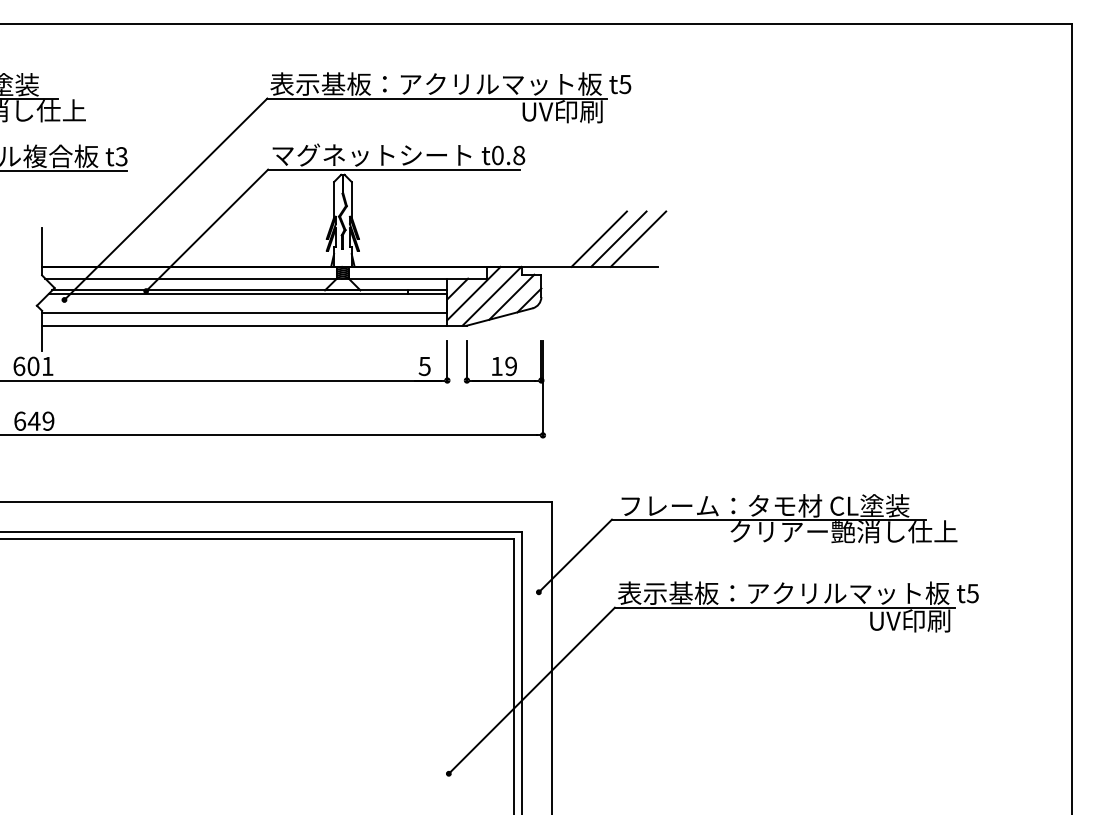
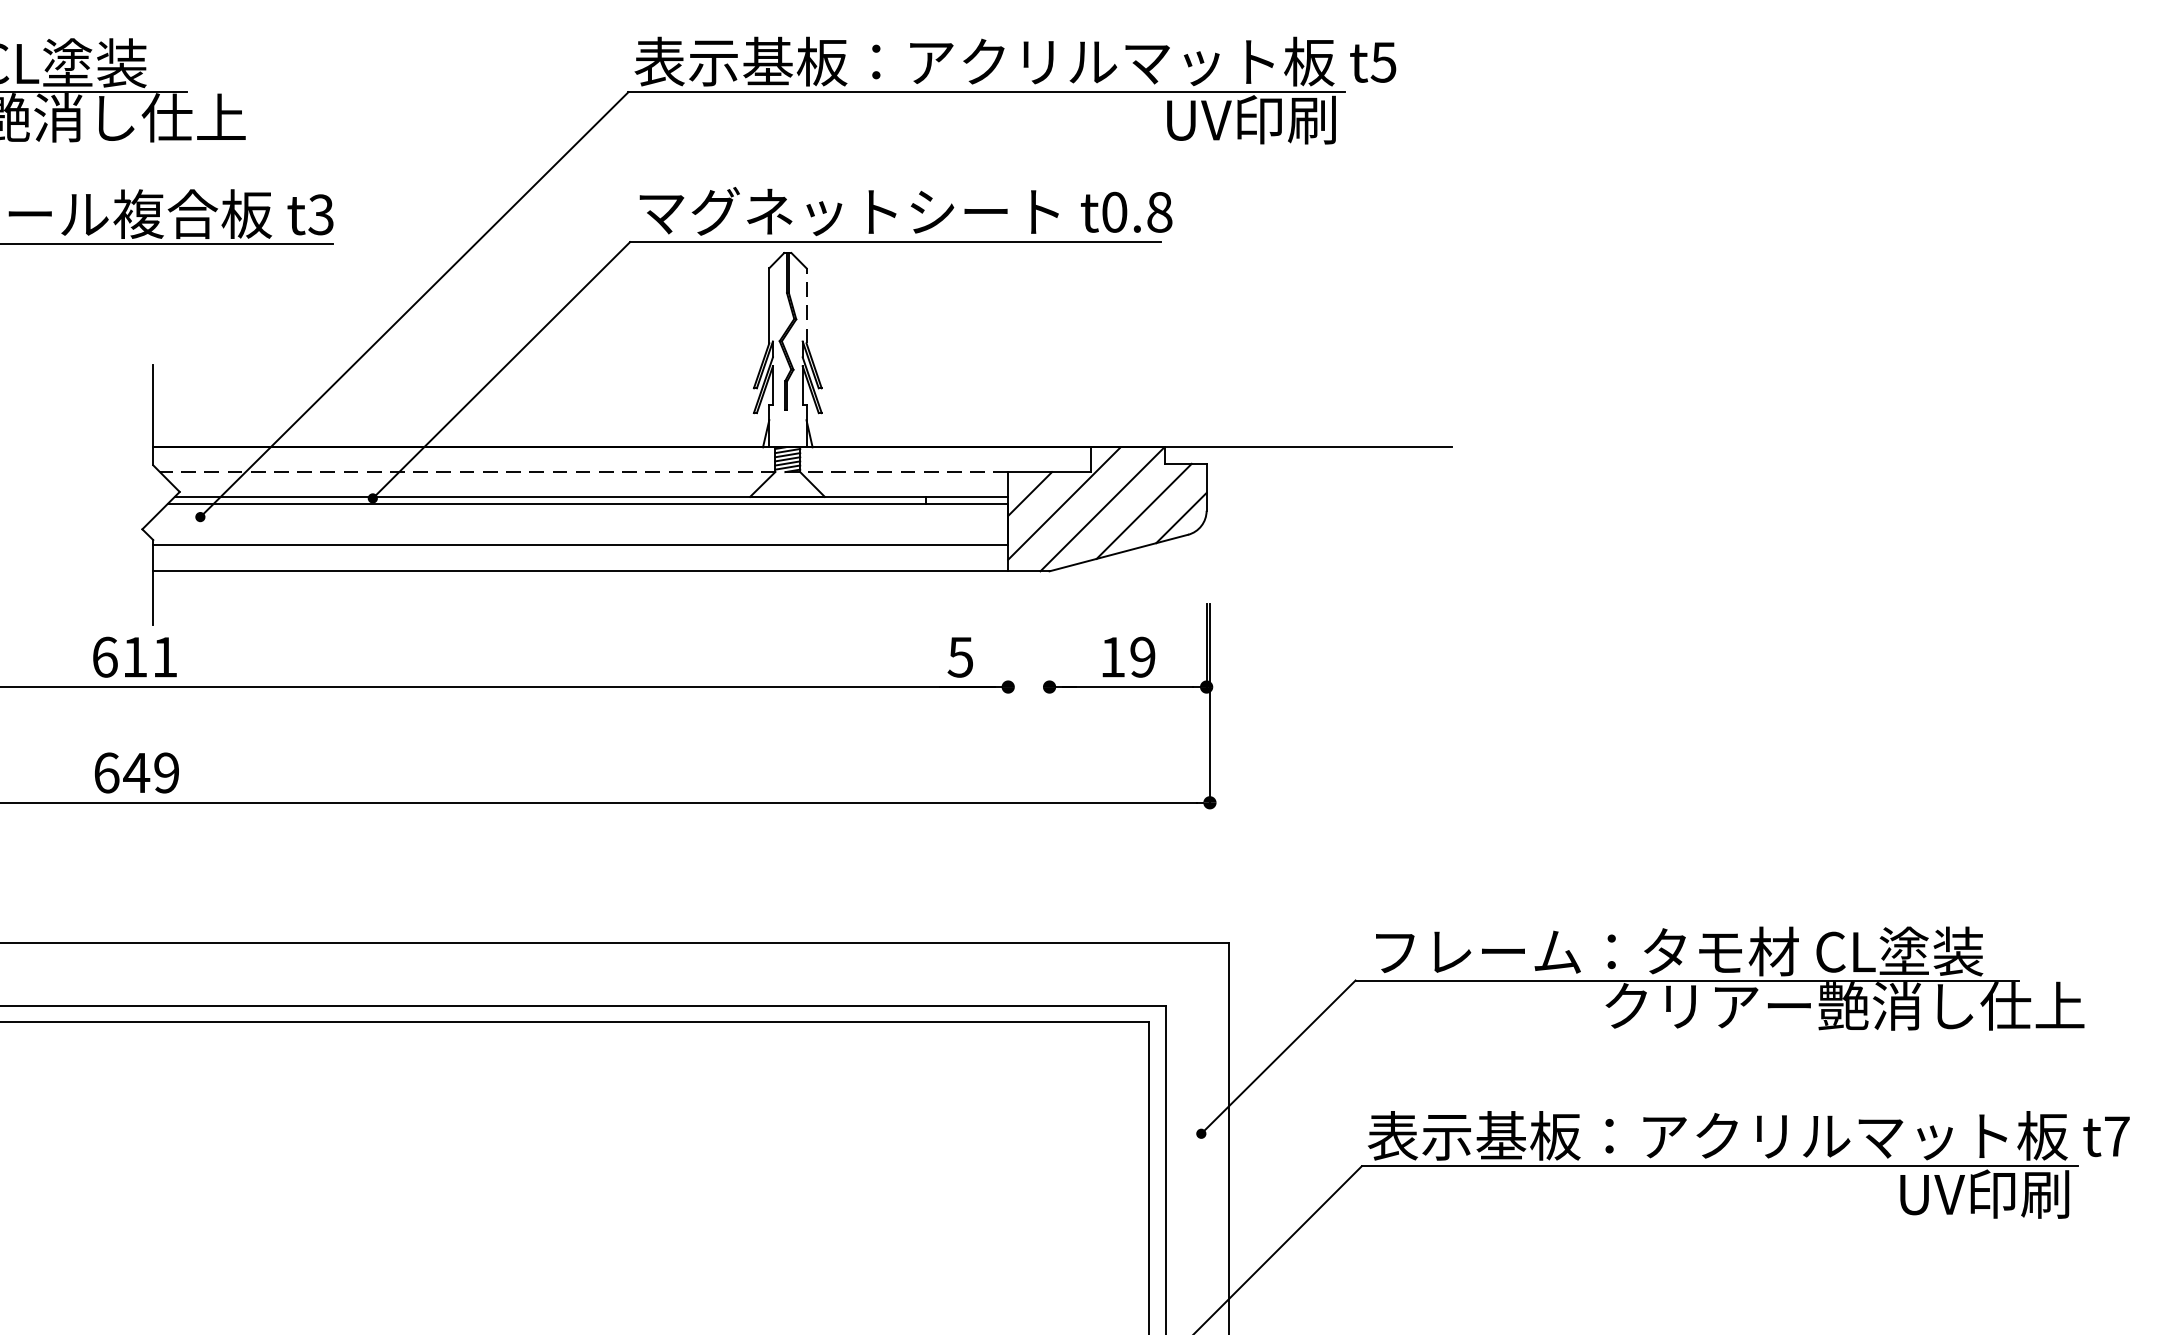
line: (351, 199) -> (805, 305), solid -> dashed
line: (598, 238) -> (1327, 387), removed
line: (618, 238) -> (1369, 387), removed
line: (638, 238) -> (1411, 387), removed
line: (245, 278) -> (582, 471), solid -> dashed
line: (447, 360) -> (1008, 644), removed
line: (466, 360) -> (1048, 644), removed
text: (33, 366) -> (135, 657), 601 -> 611
text: (972, 593) -> (2116, 1136), t5 -> t7

